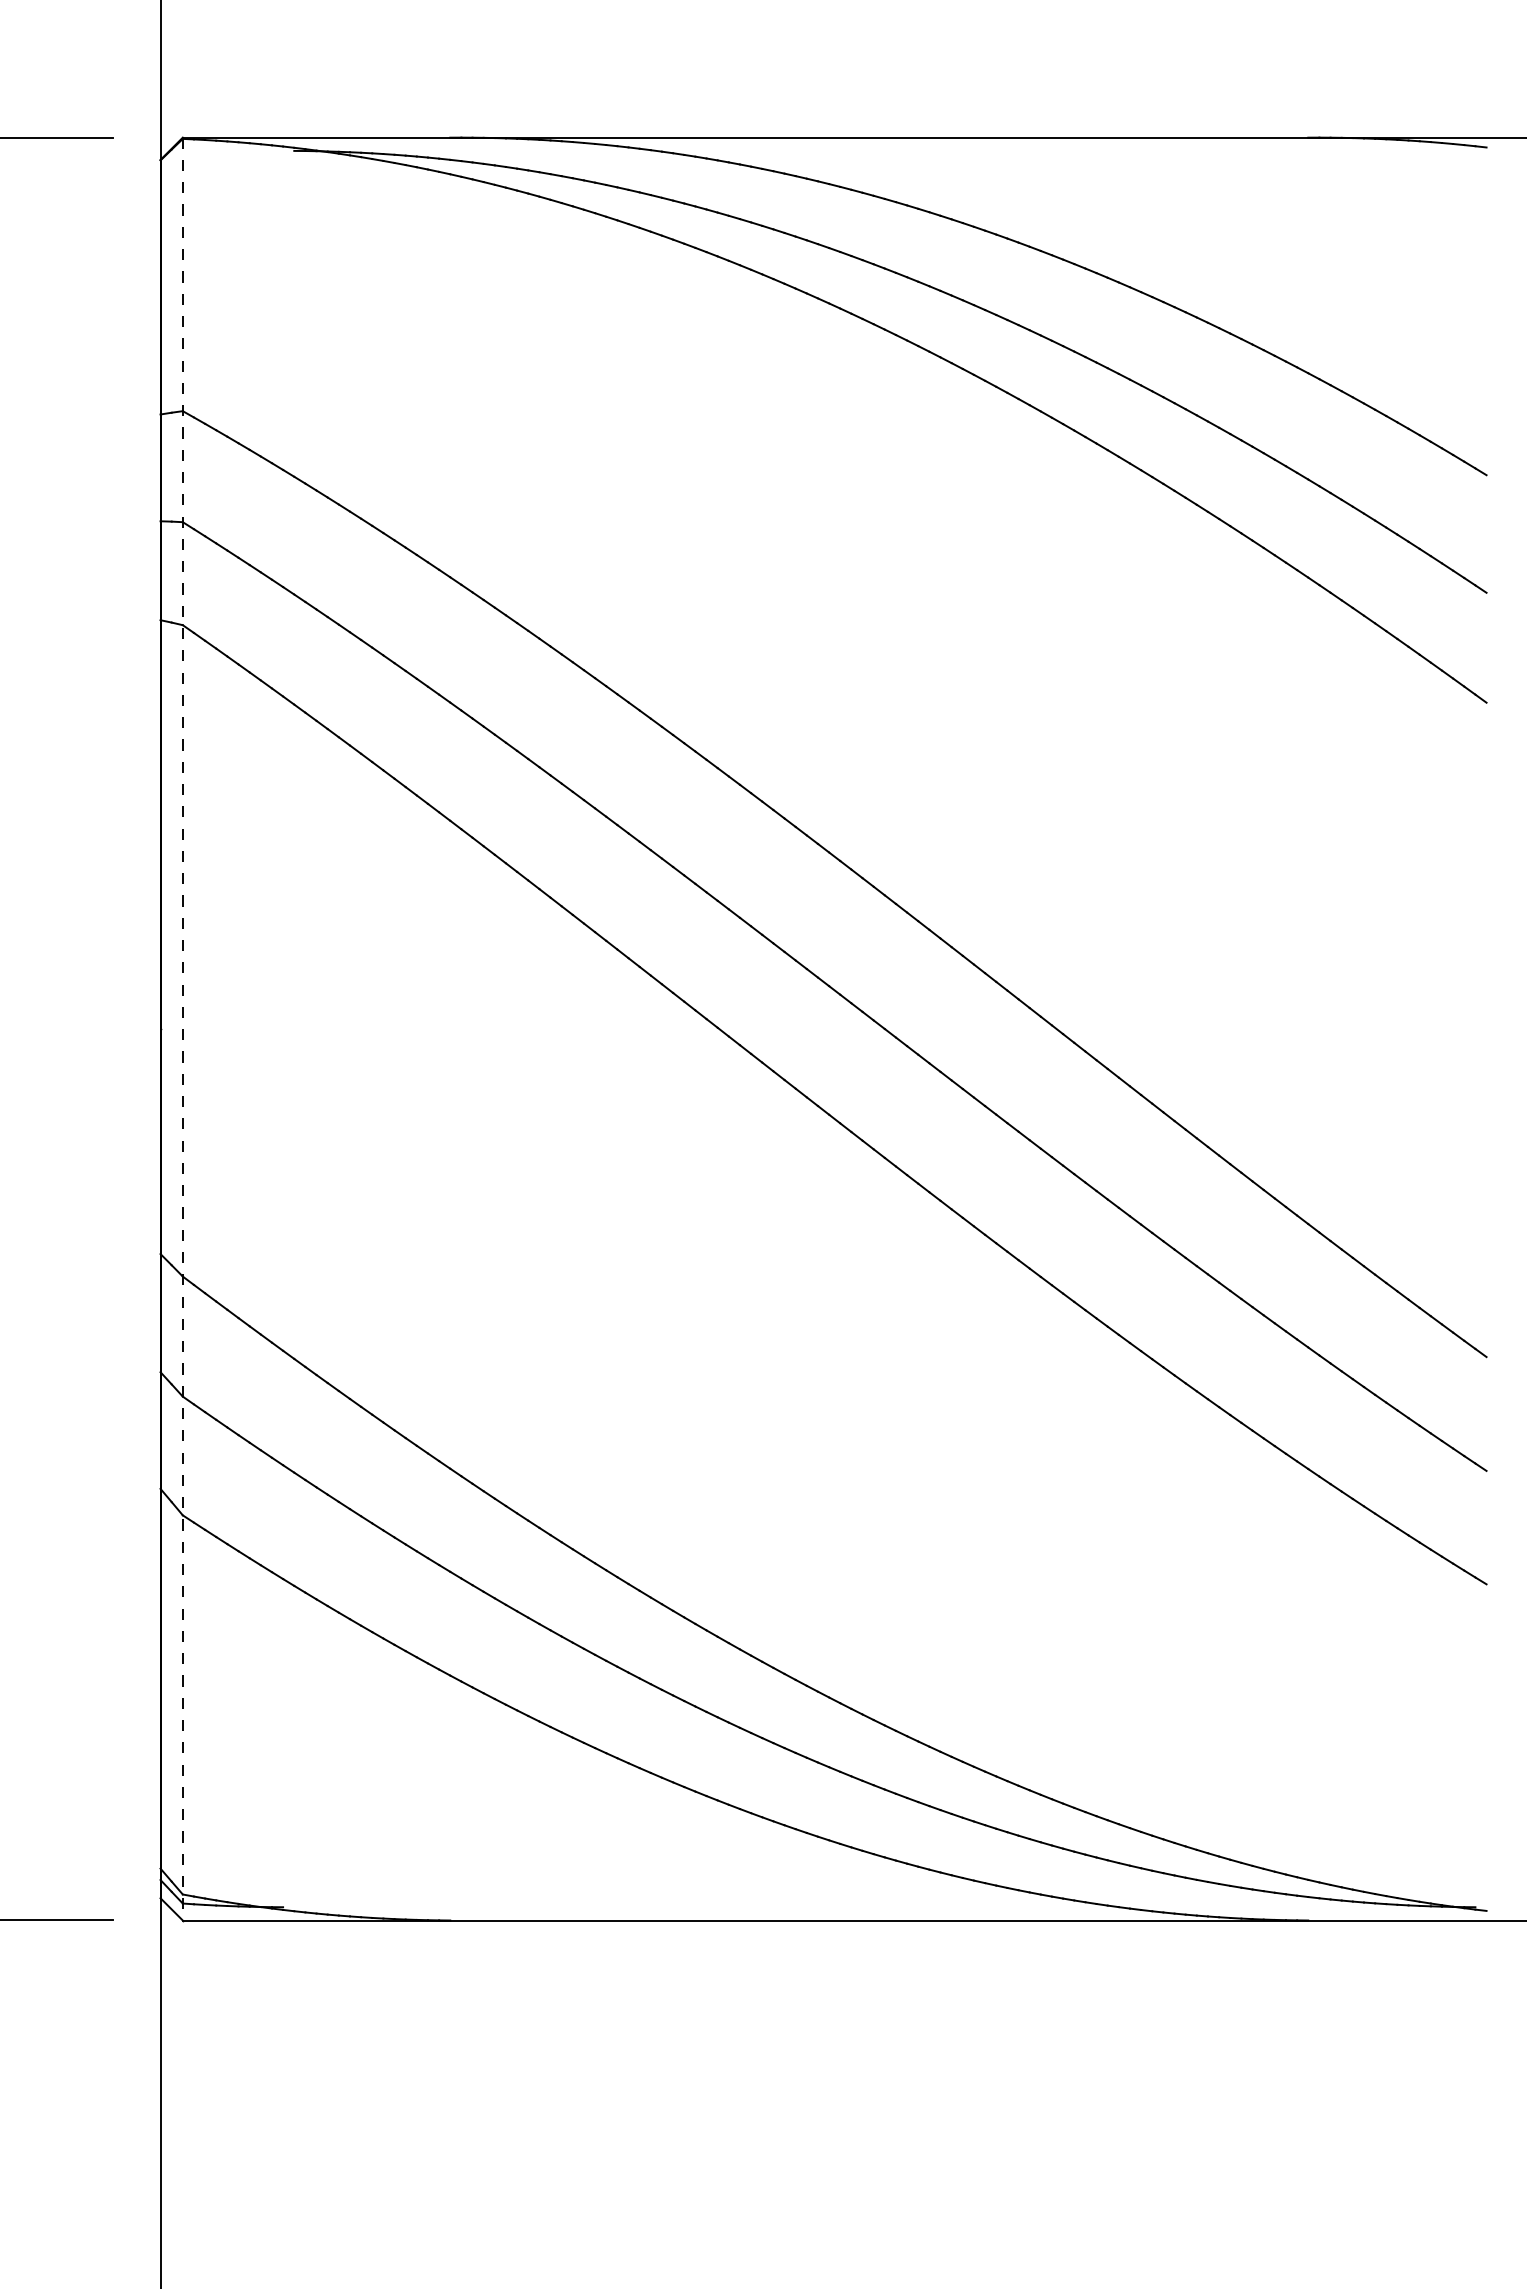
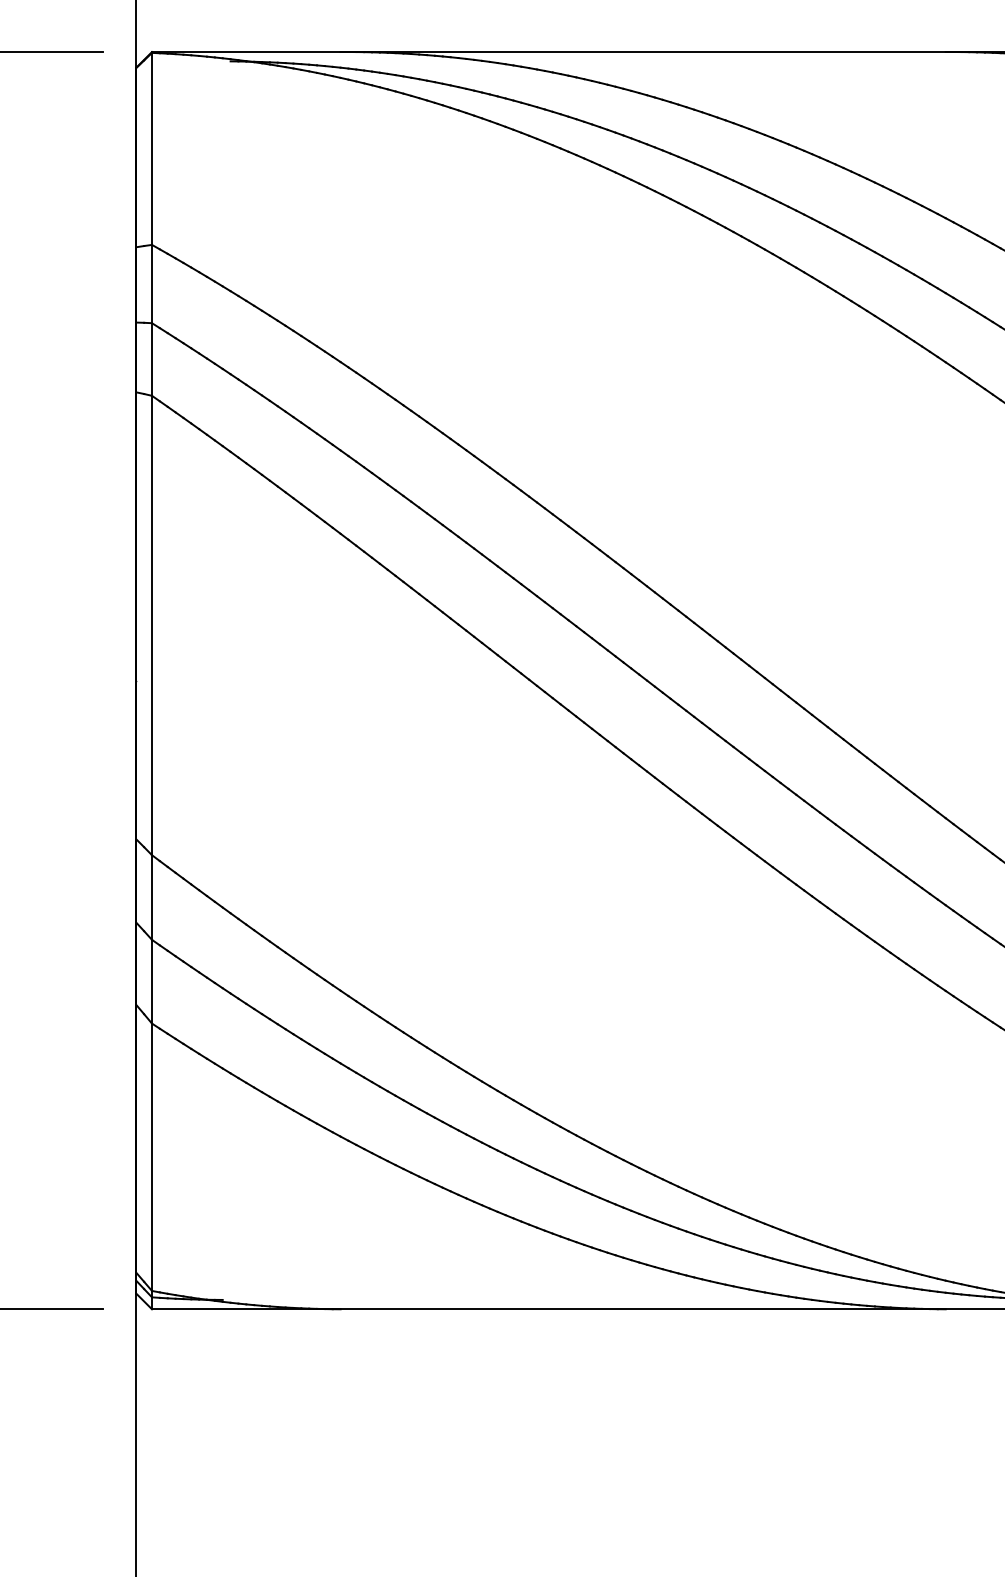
line: (182, 1029) -> (151, 680), dashed -> solid

